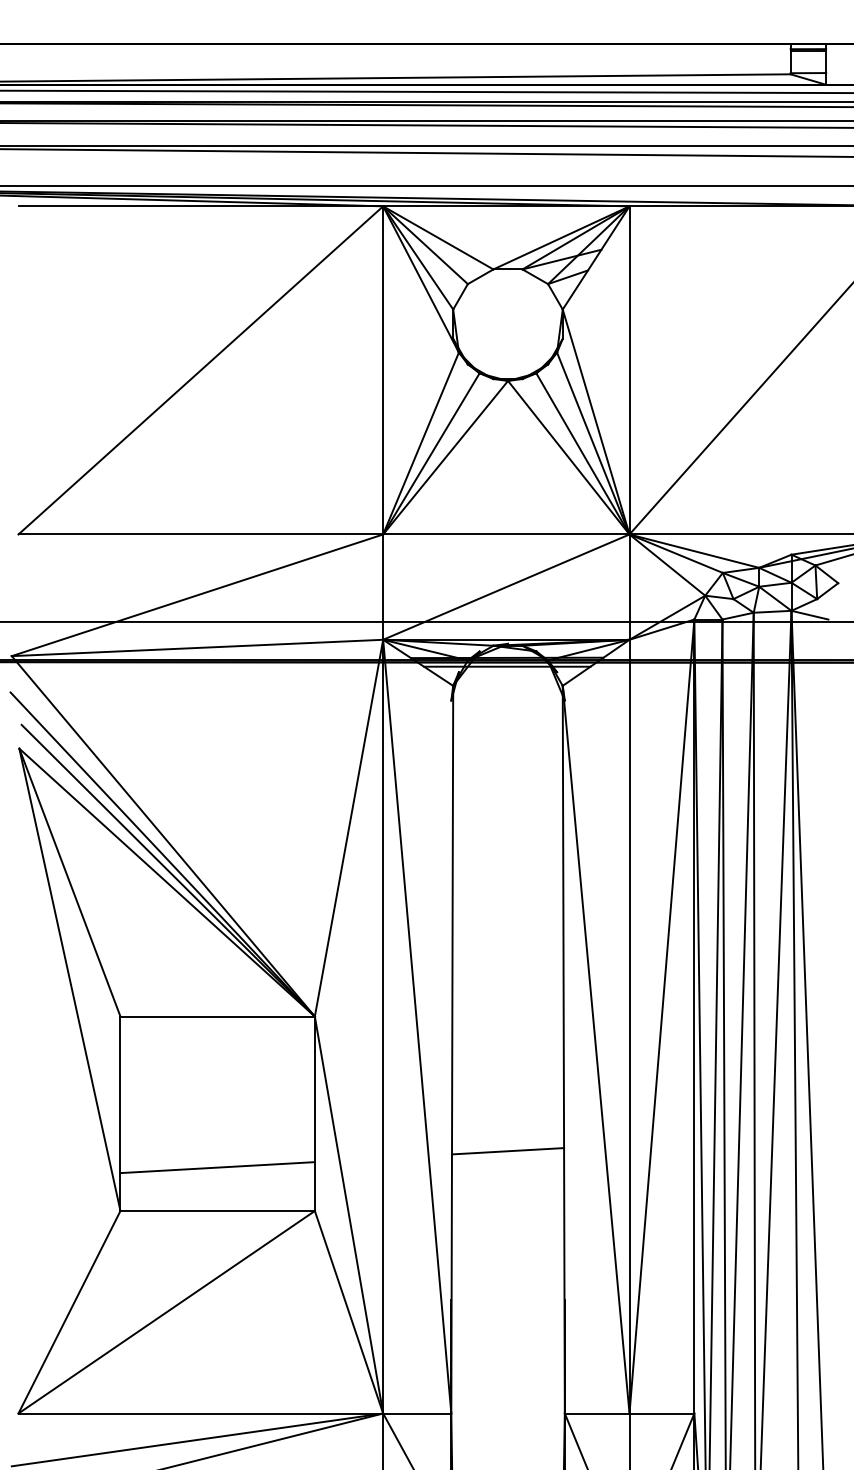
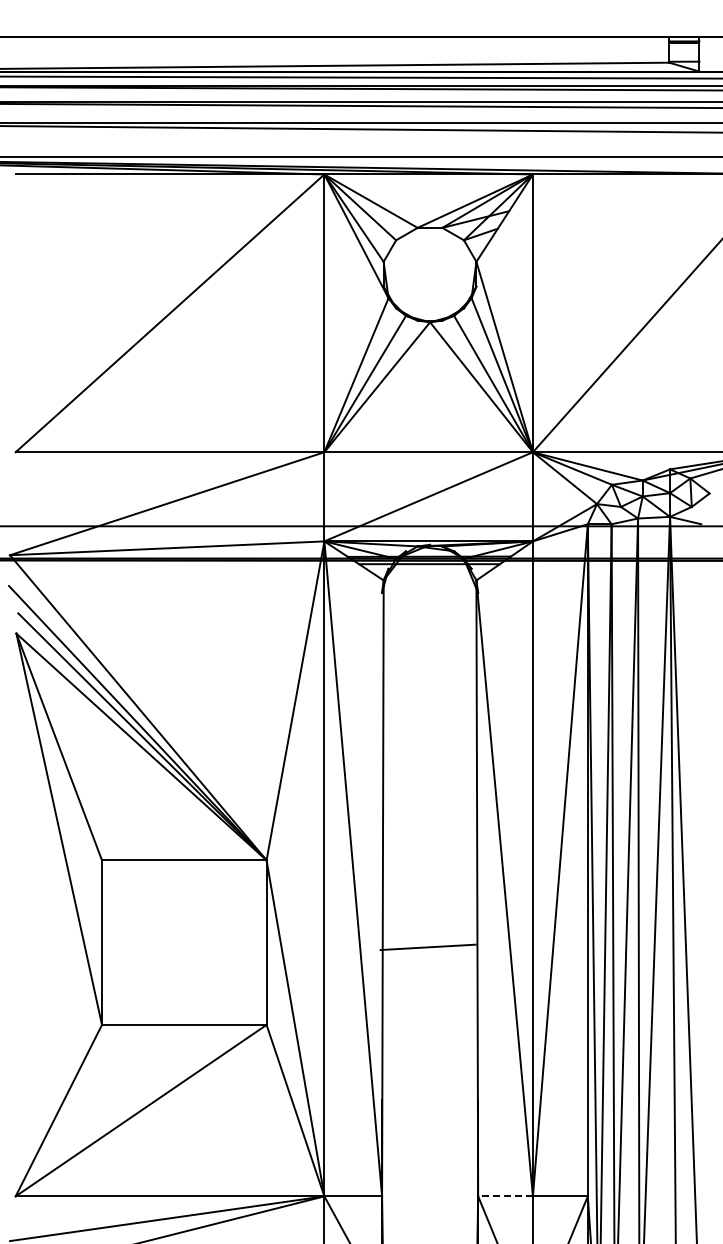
line: (507, 1151) -> (427, 947), moved
line: (217, 1166) -> (184, 987), removed
line: (597, 1413) -> (505, 1196), solid -> dashed

